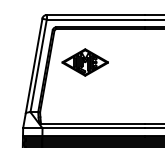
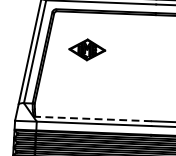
part: (84, 62) -> (86, 49), size x0.7
line: (92, 123) -> (92, 118), solid -> dashed

